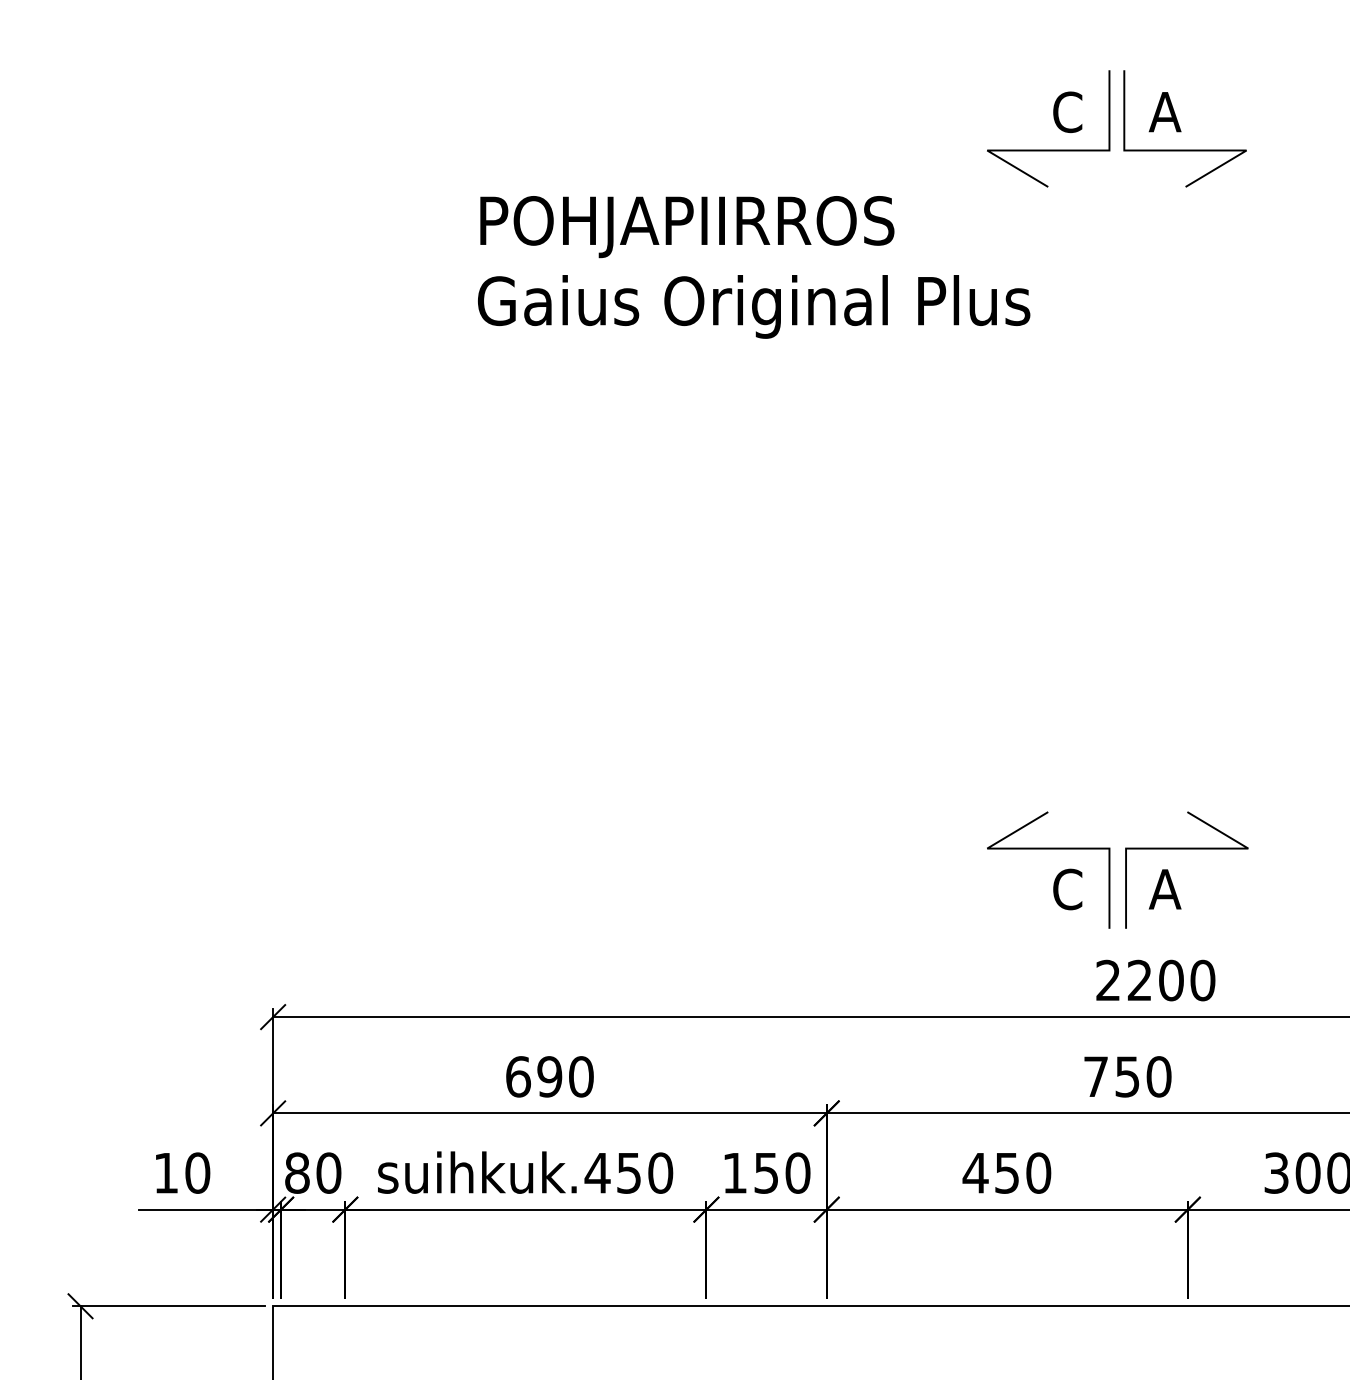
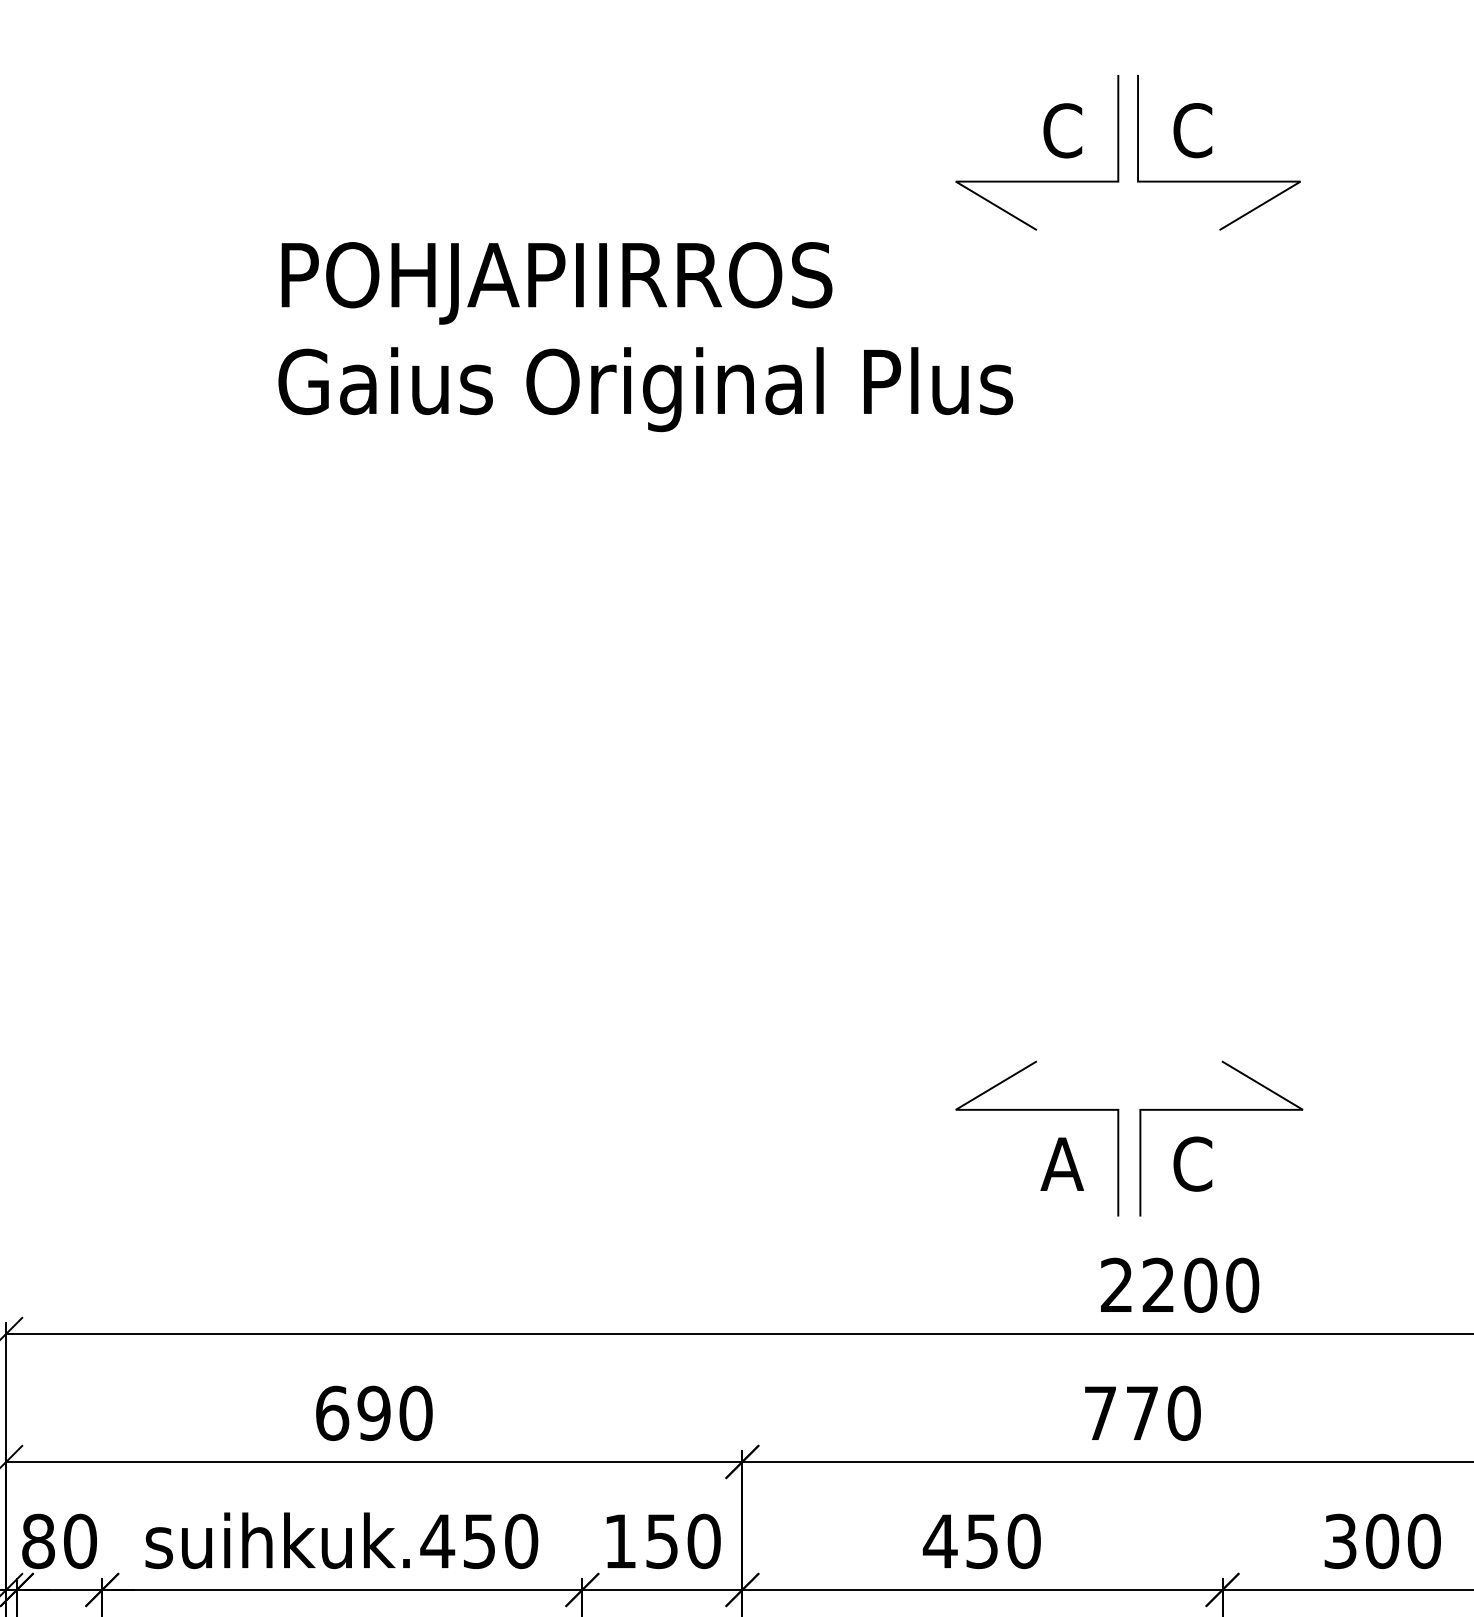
text: (1164, 111) -> (1191, 129), A -> C
text: (1067, 889) -> (1062, 1164), C -> A
text: (1164, 889) -> (1191, 1164), A -> C
text: (1127, 1076) -> (1142, 1412), 750 -> 770

